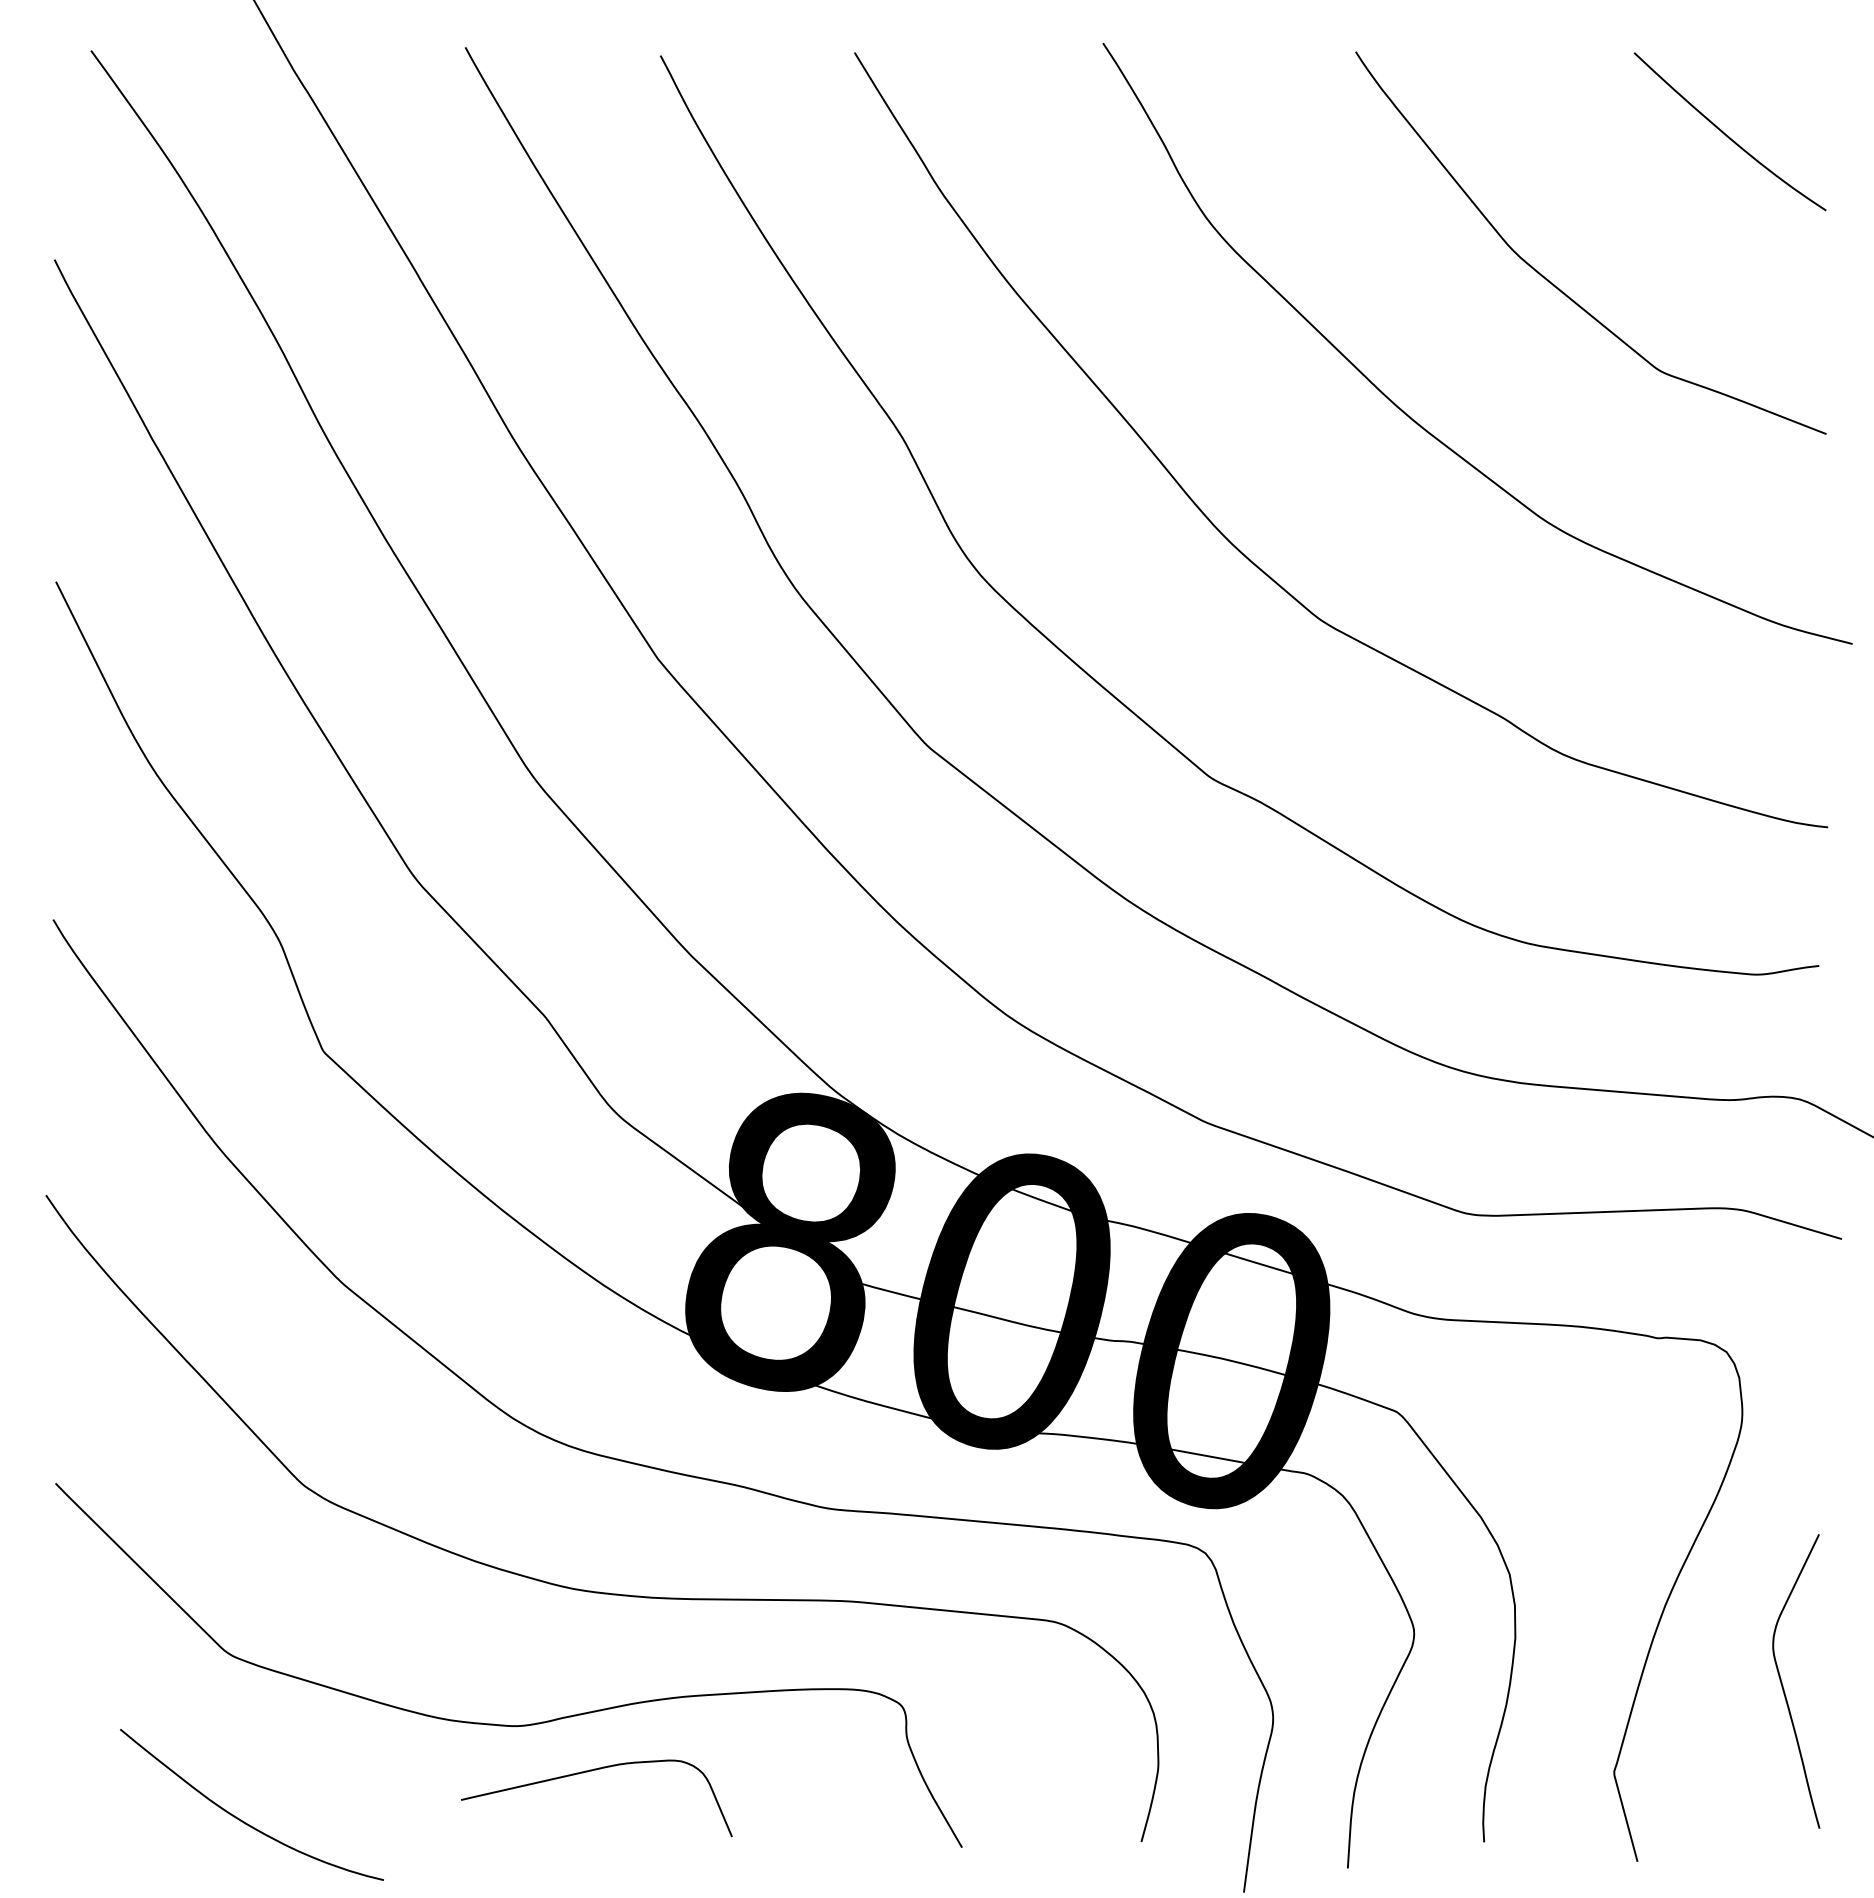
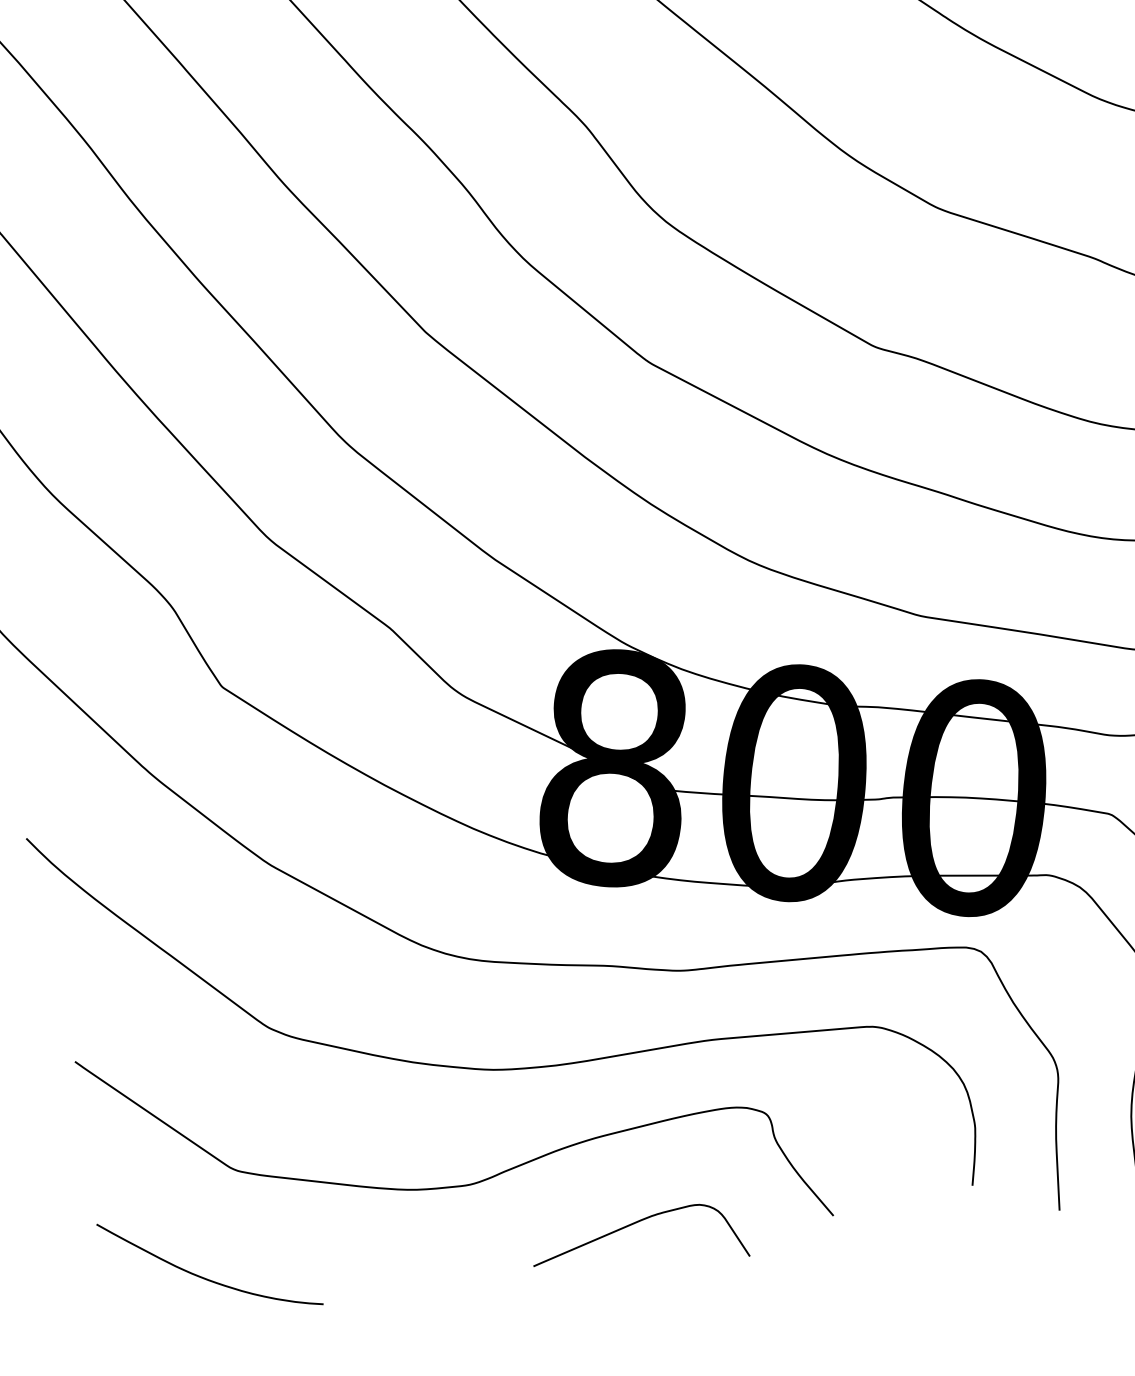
curve: (592, 1771) -> (631, 1225), moved
curve: (241, 1819) -> (203, 1277), moved

